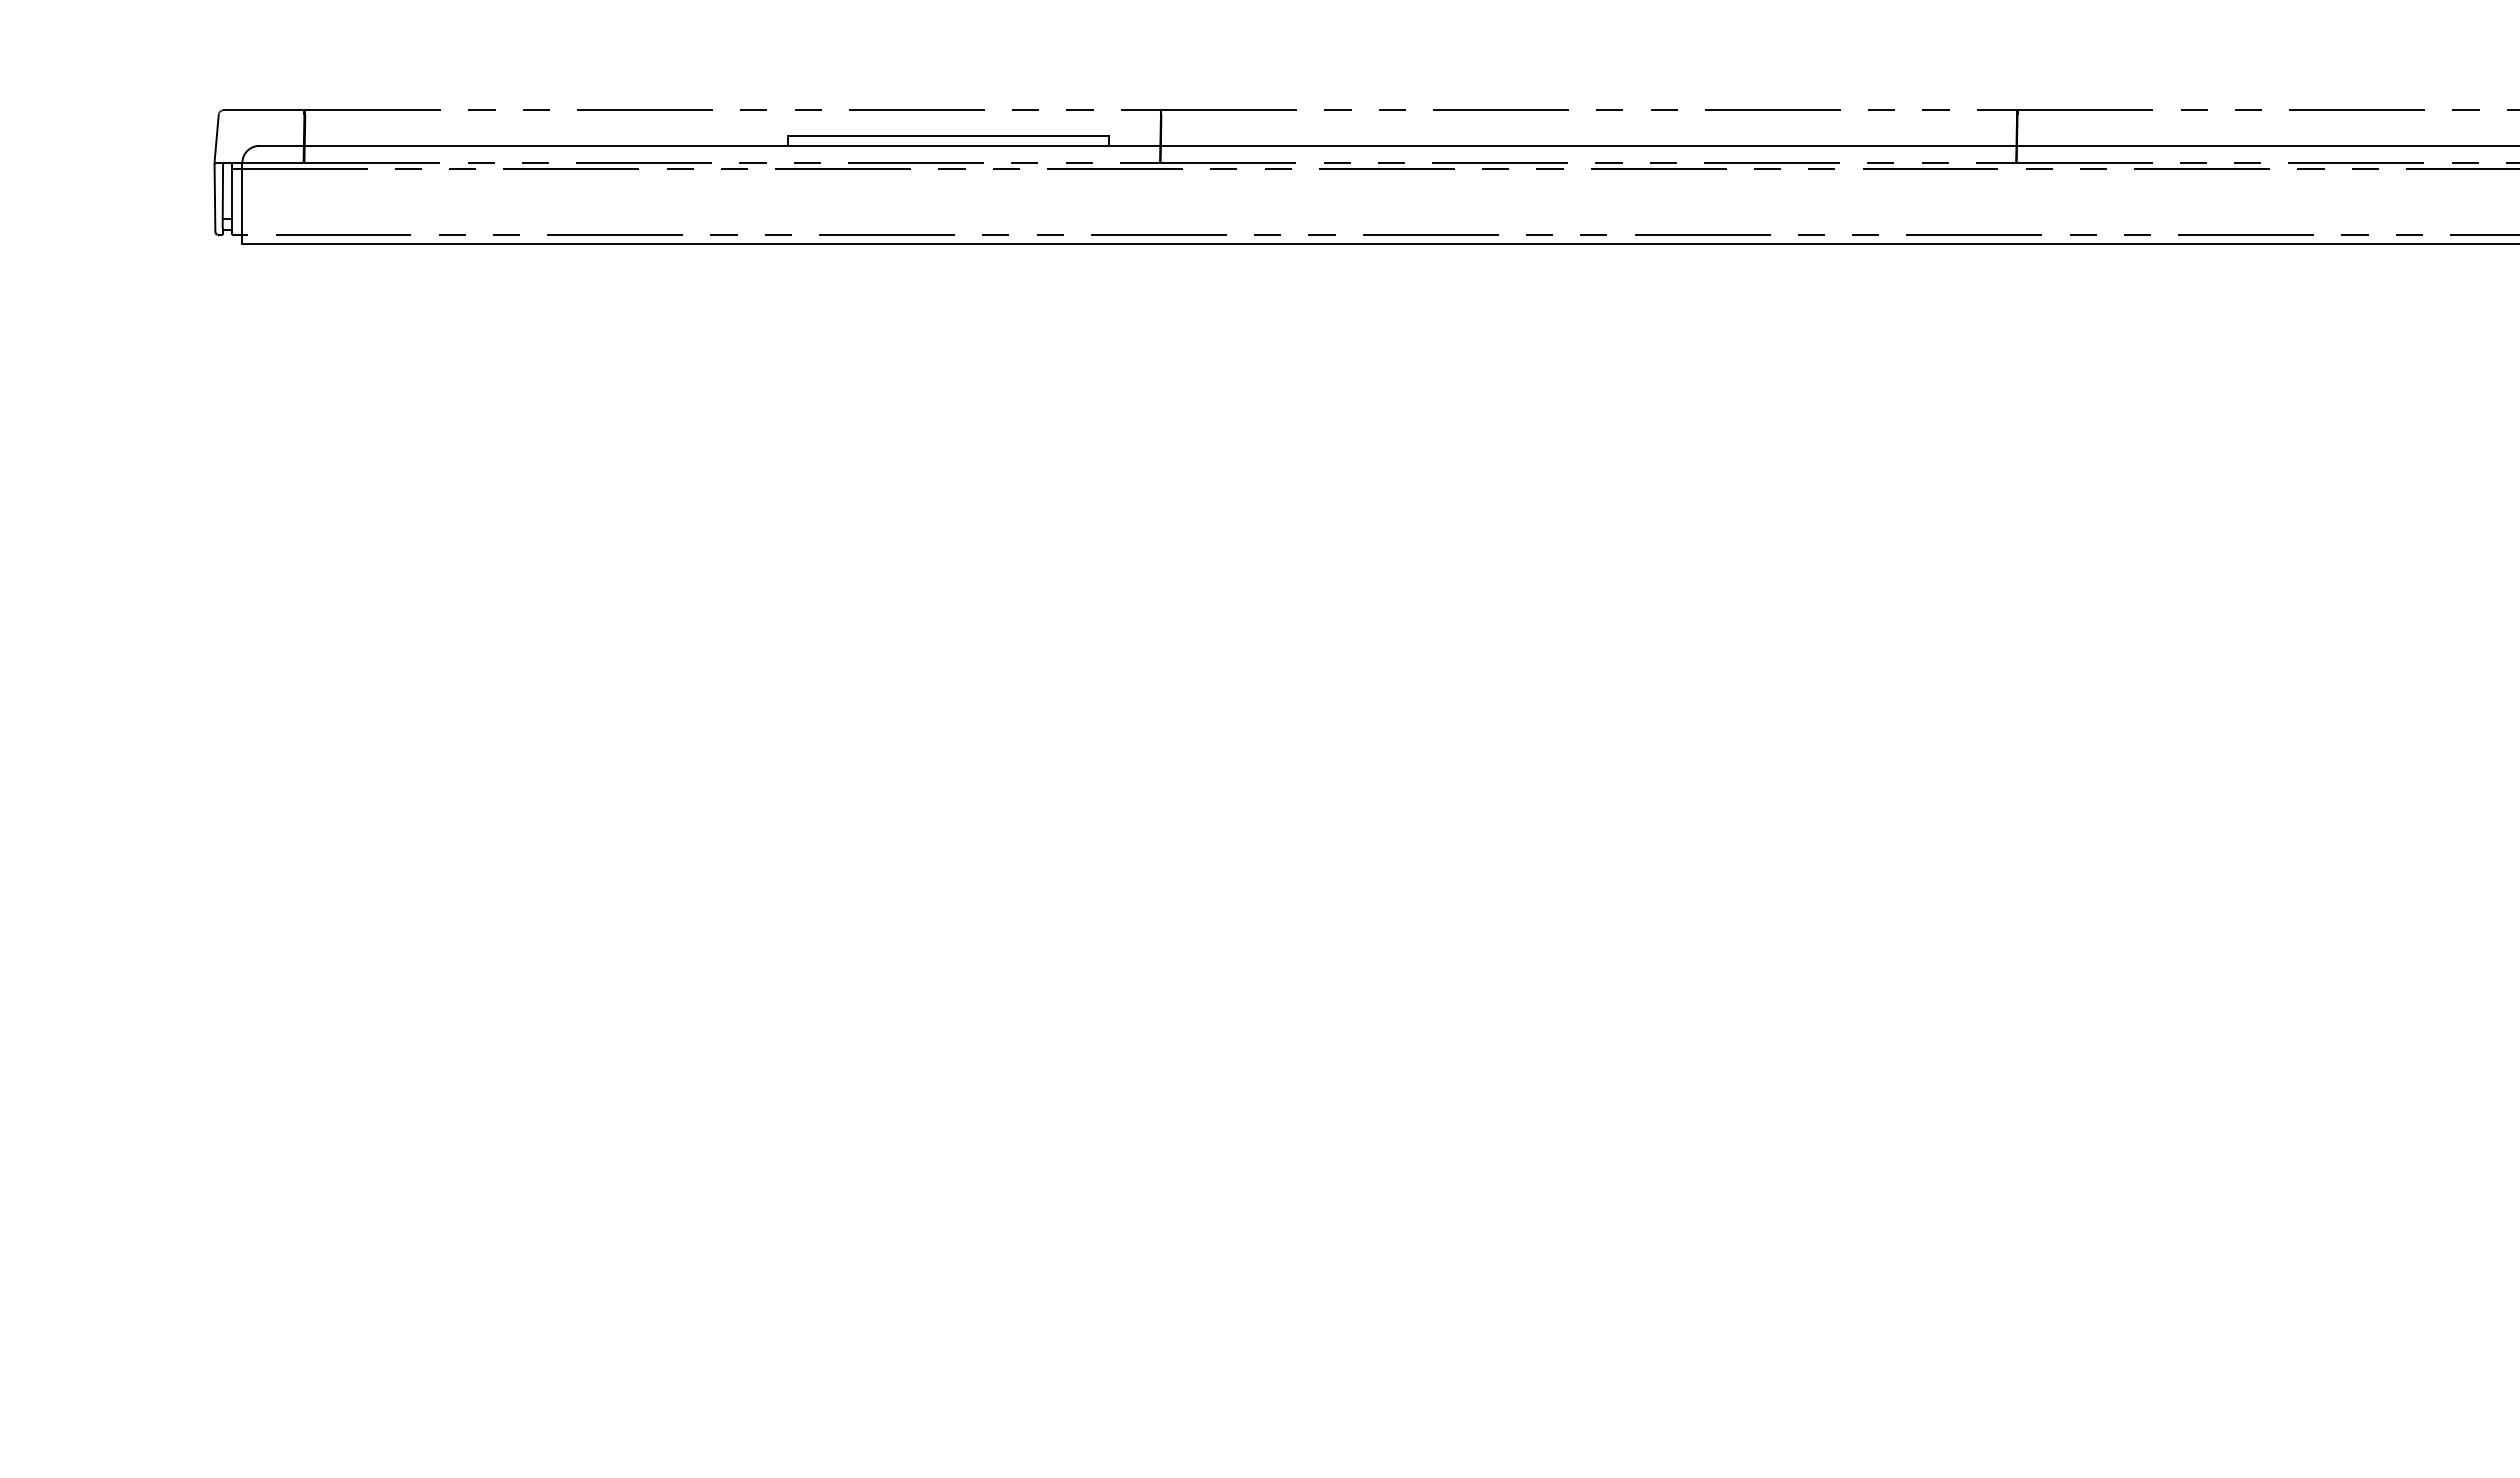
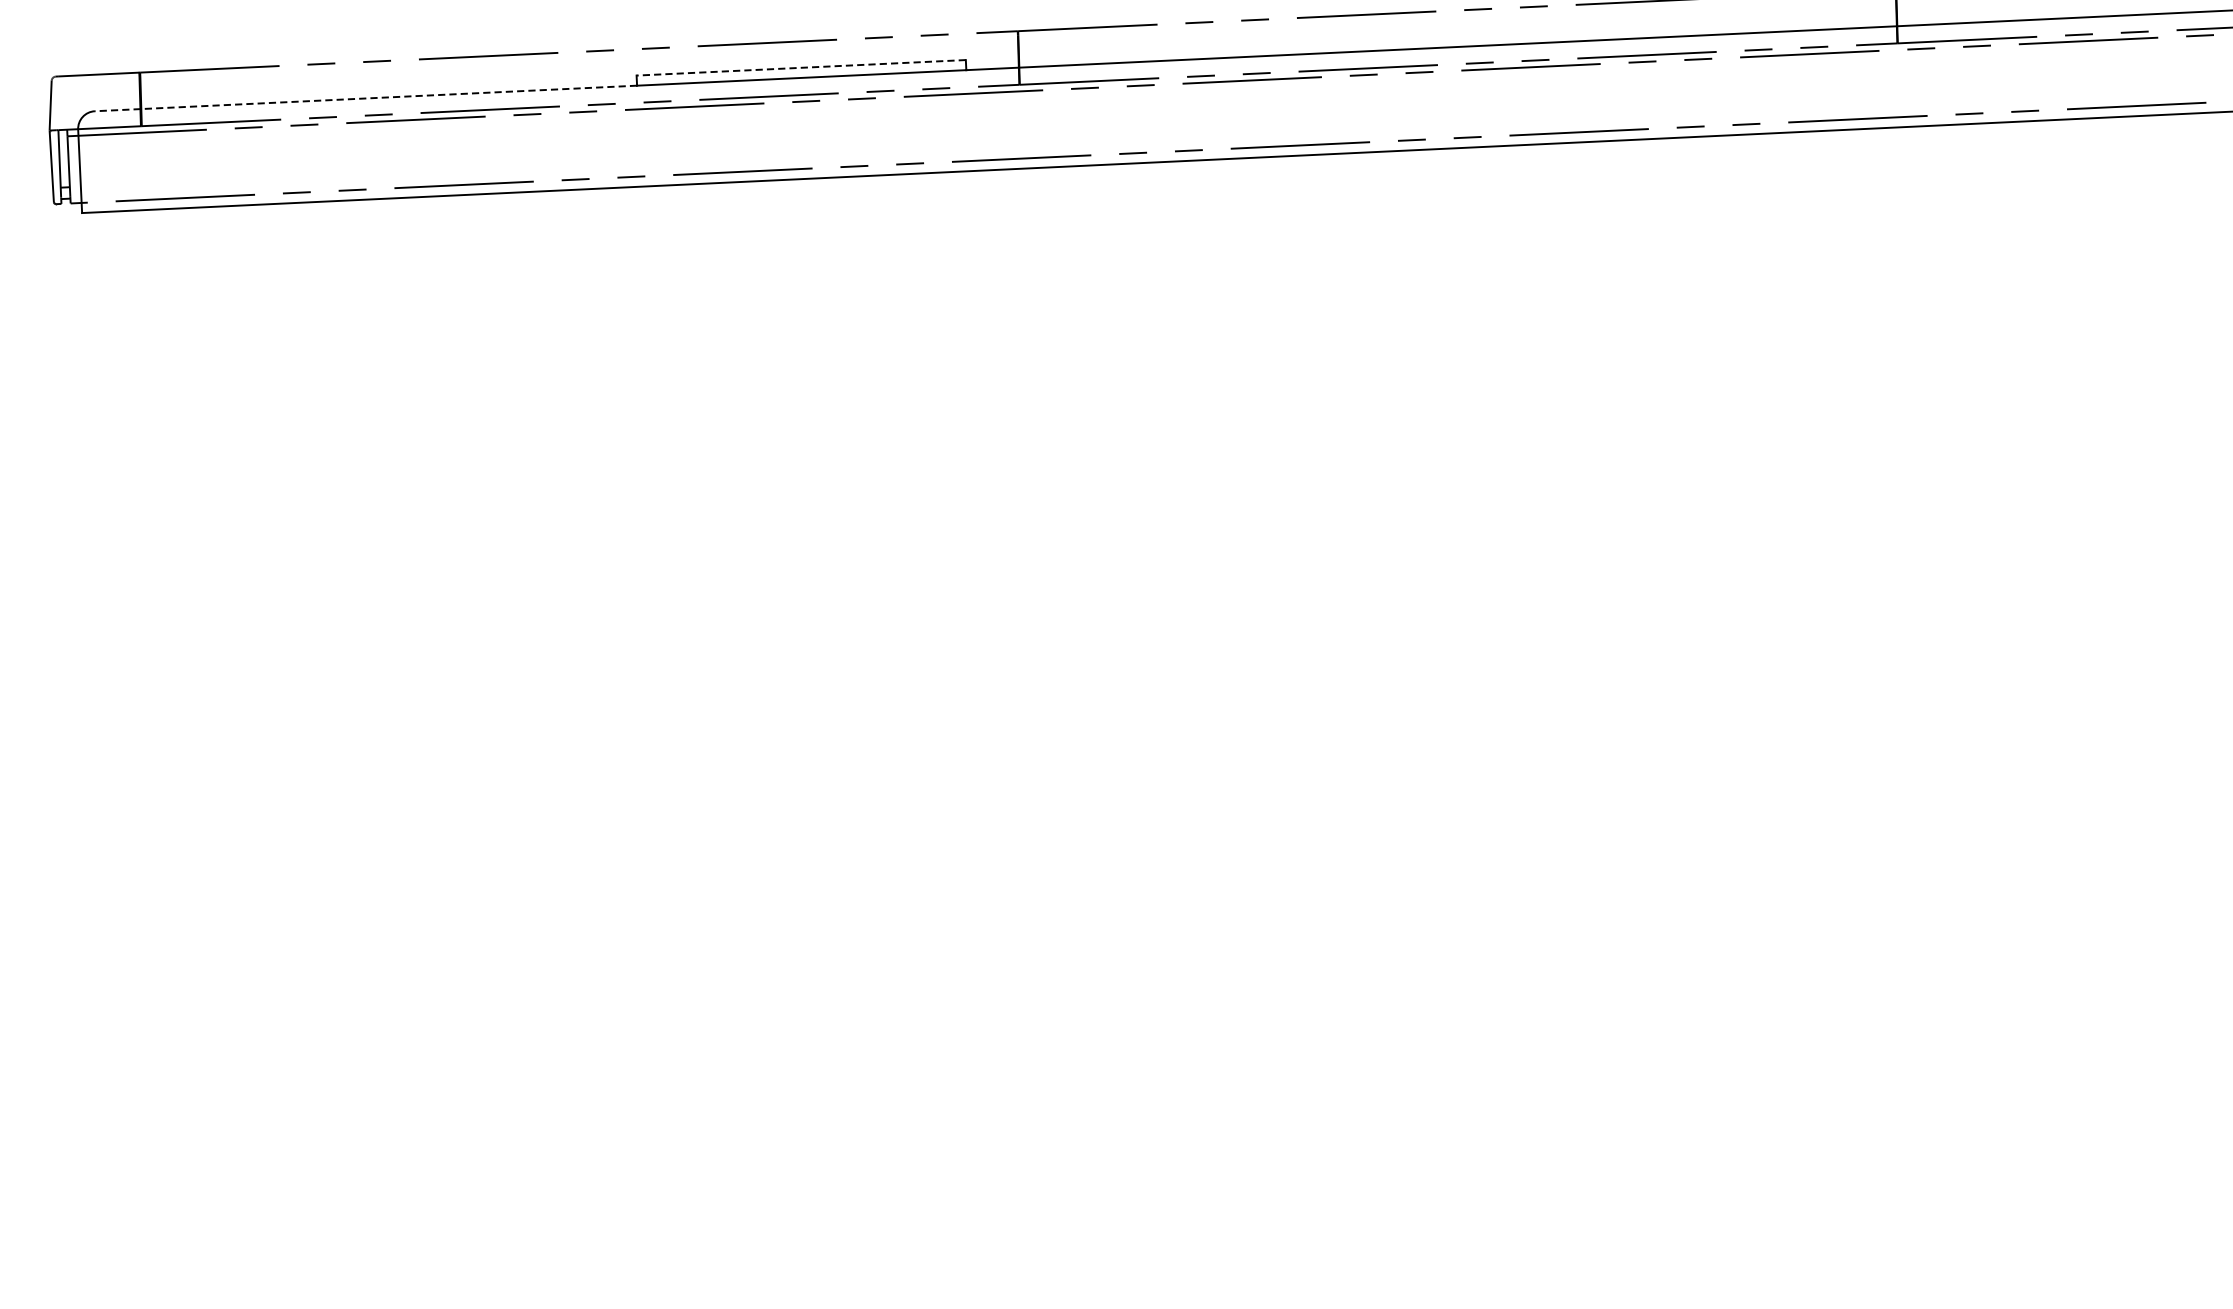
line: (948, 136) -> (801, 68), solid -> dashed
line: (523, 145) -> (365, 98), solid -> dashed

